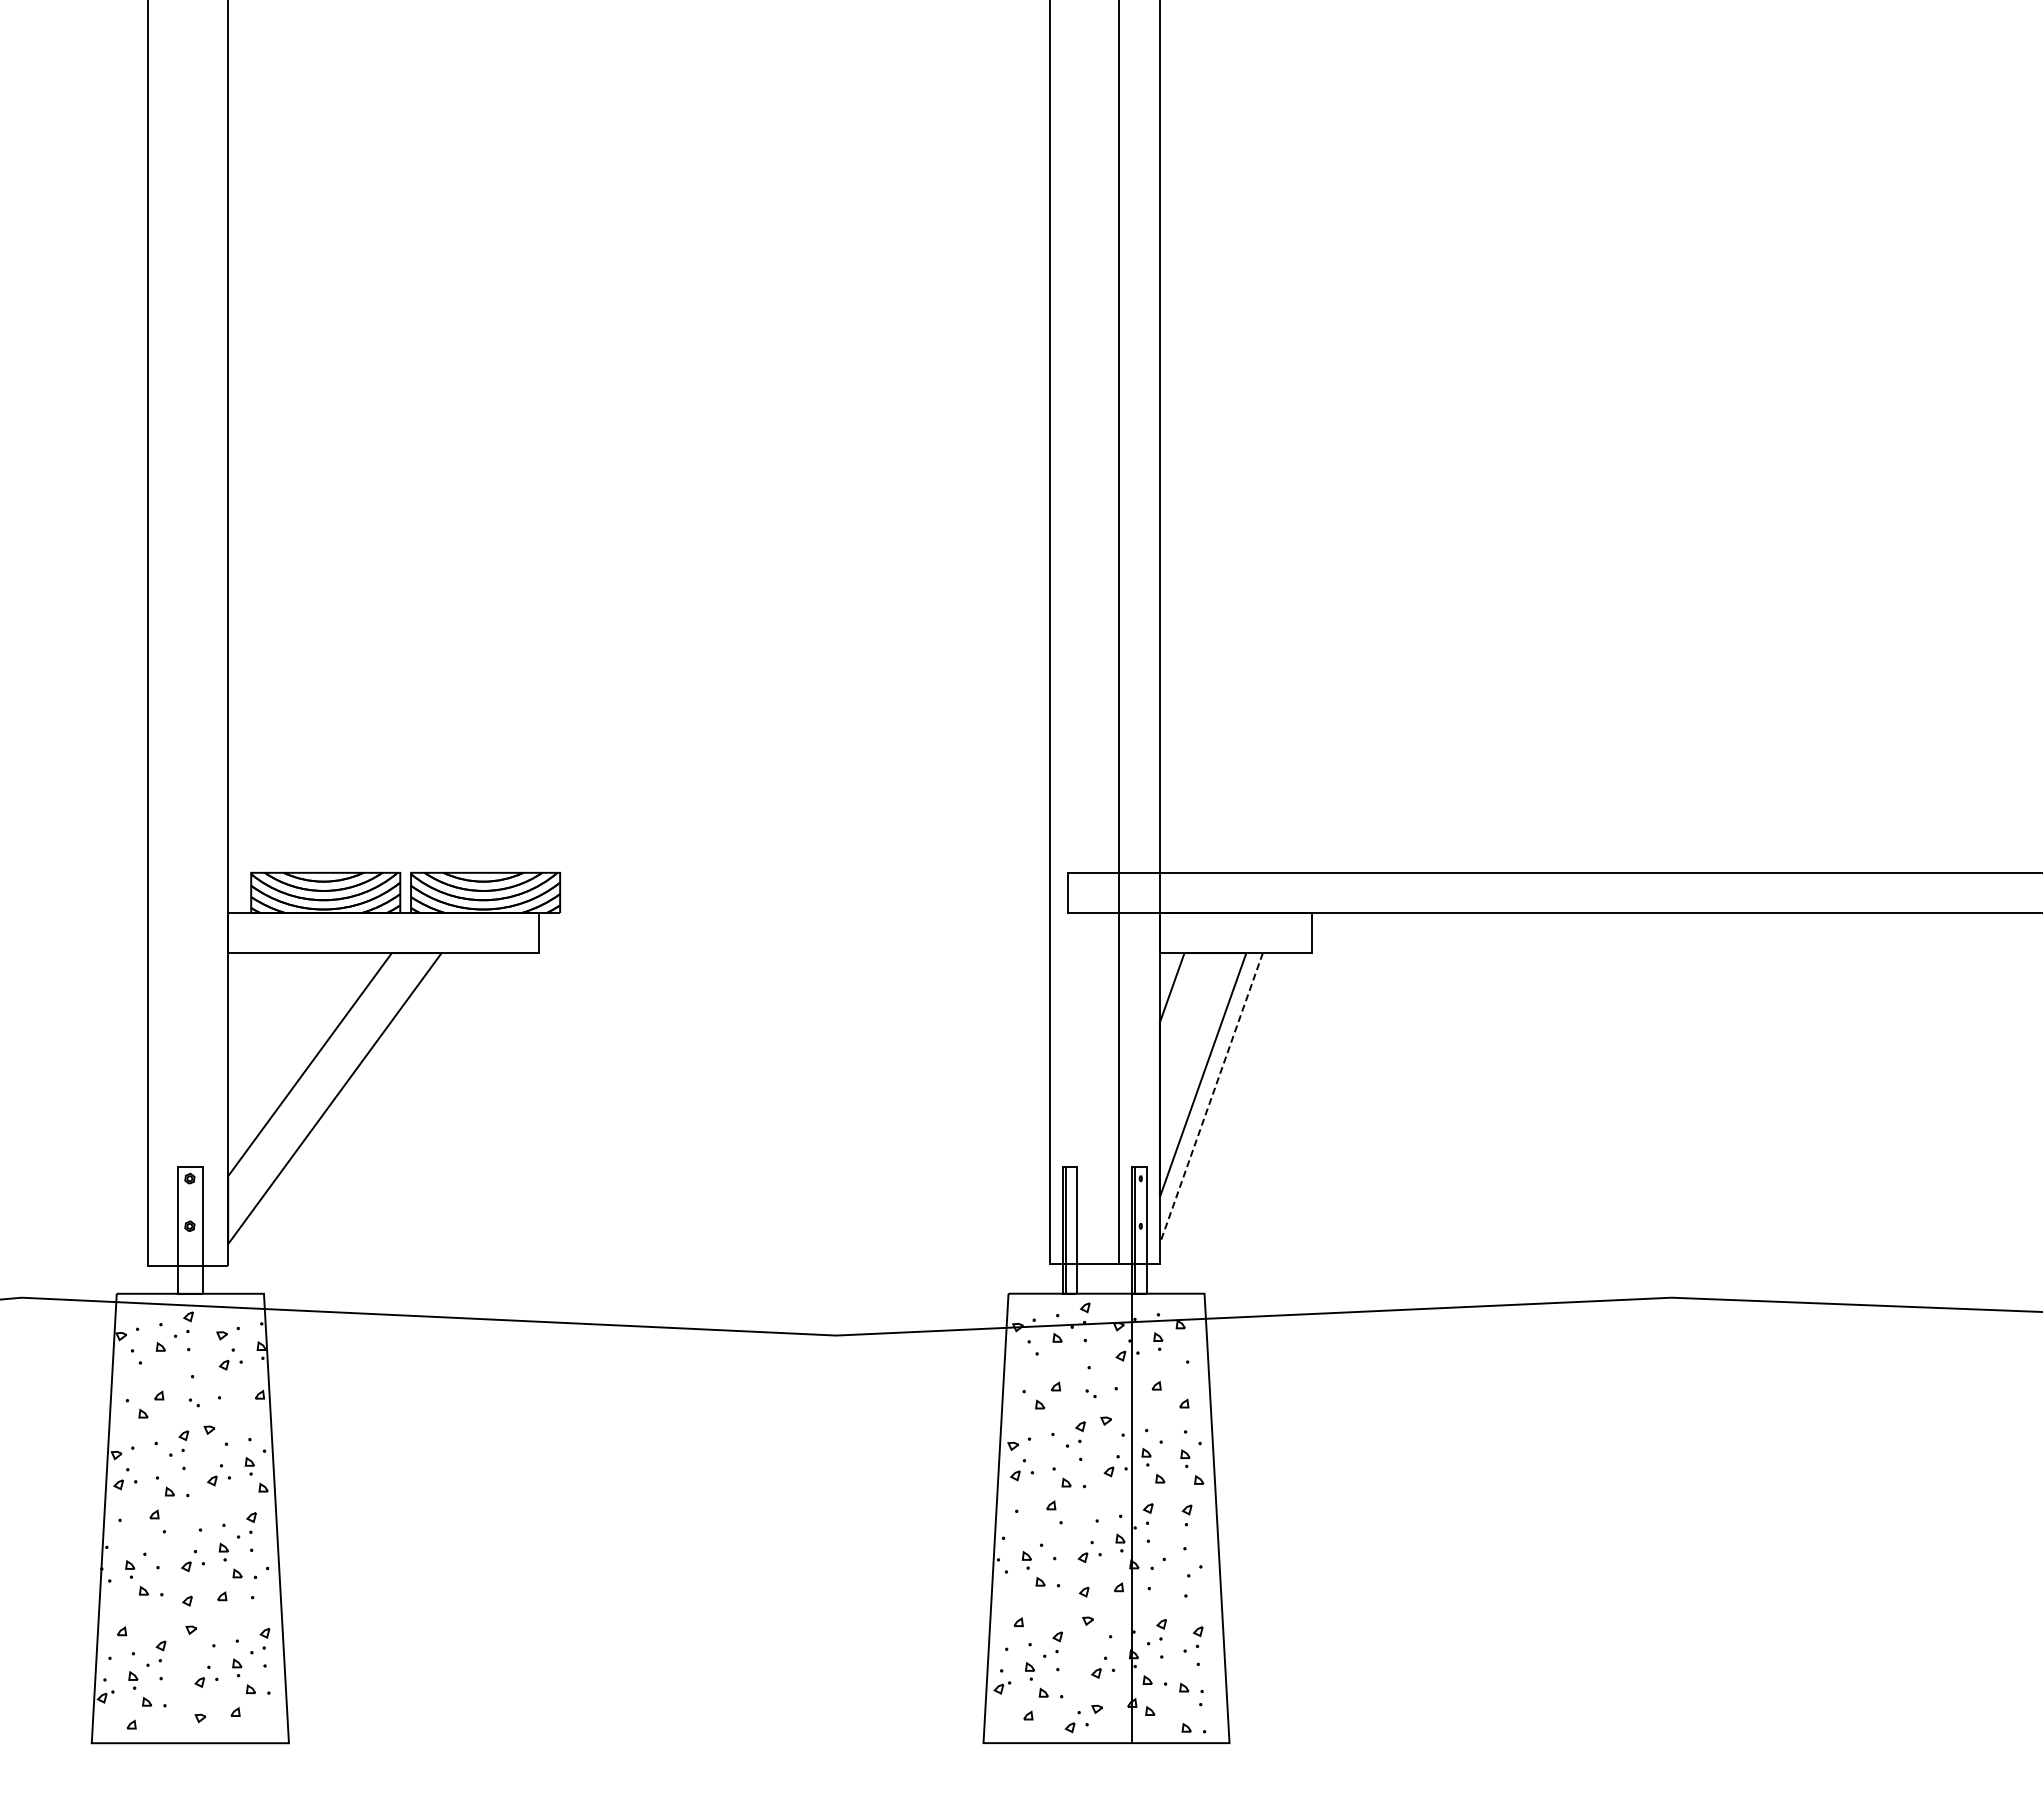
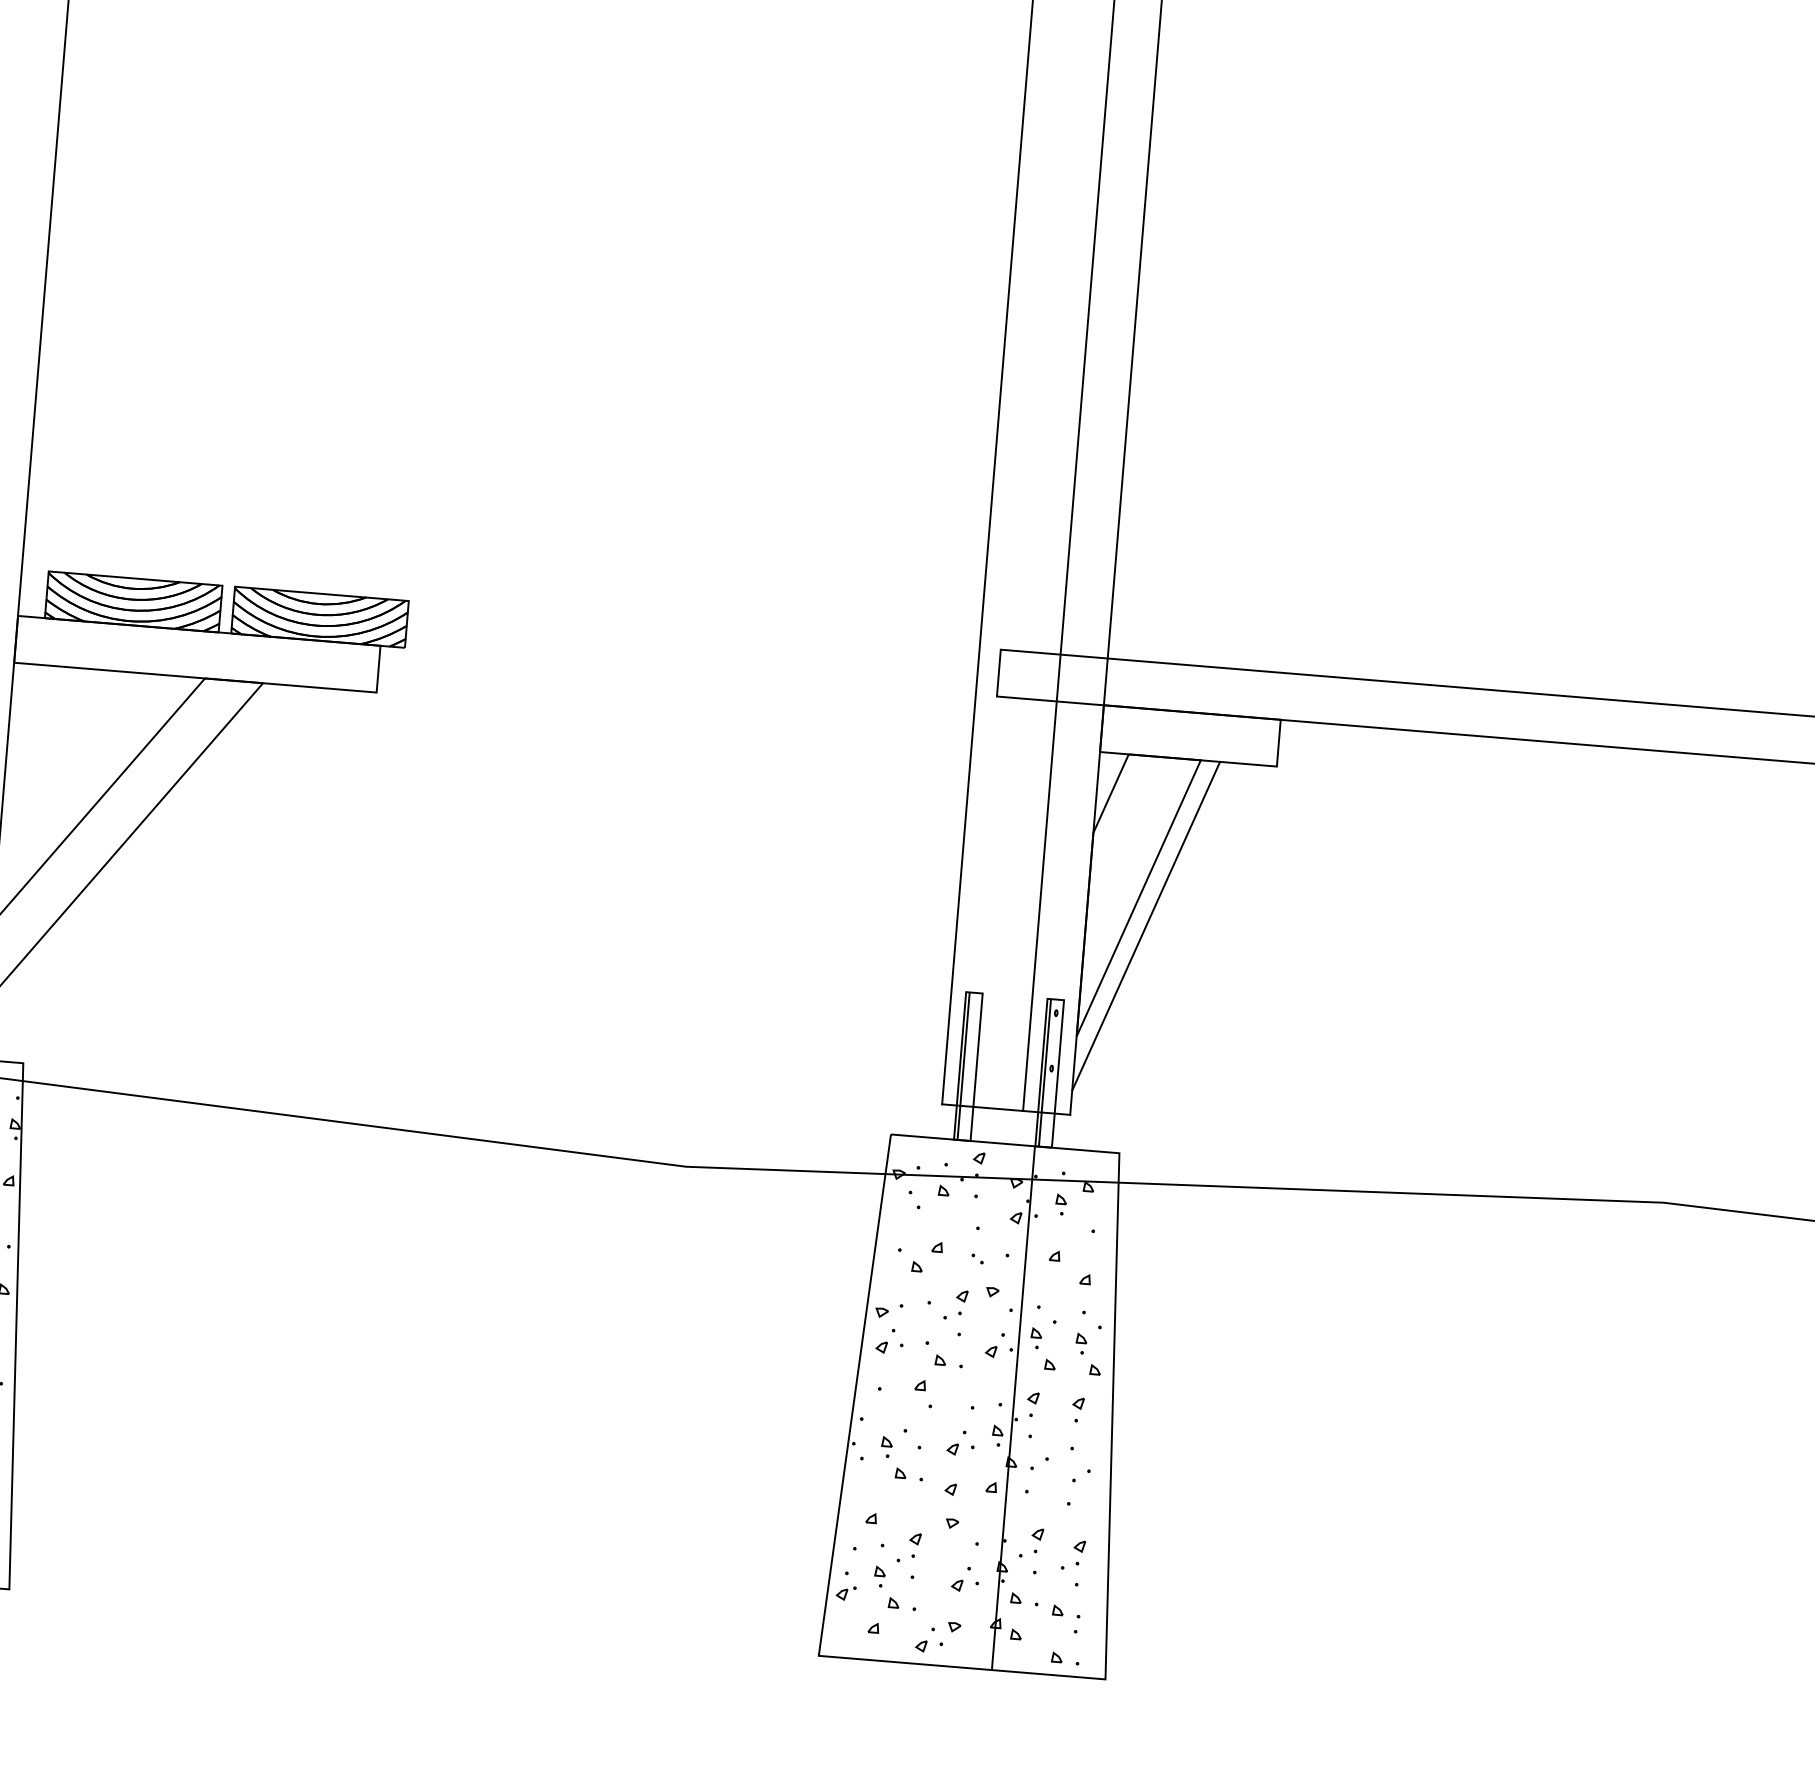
line: (1211, 1099) -> (1146, 927), dashed -> solid

